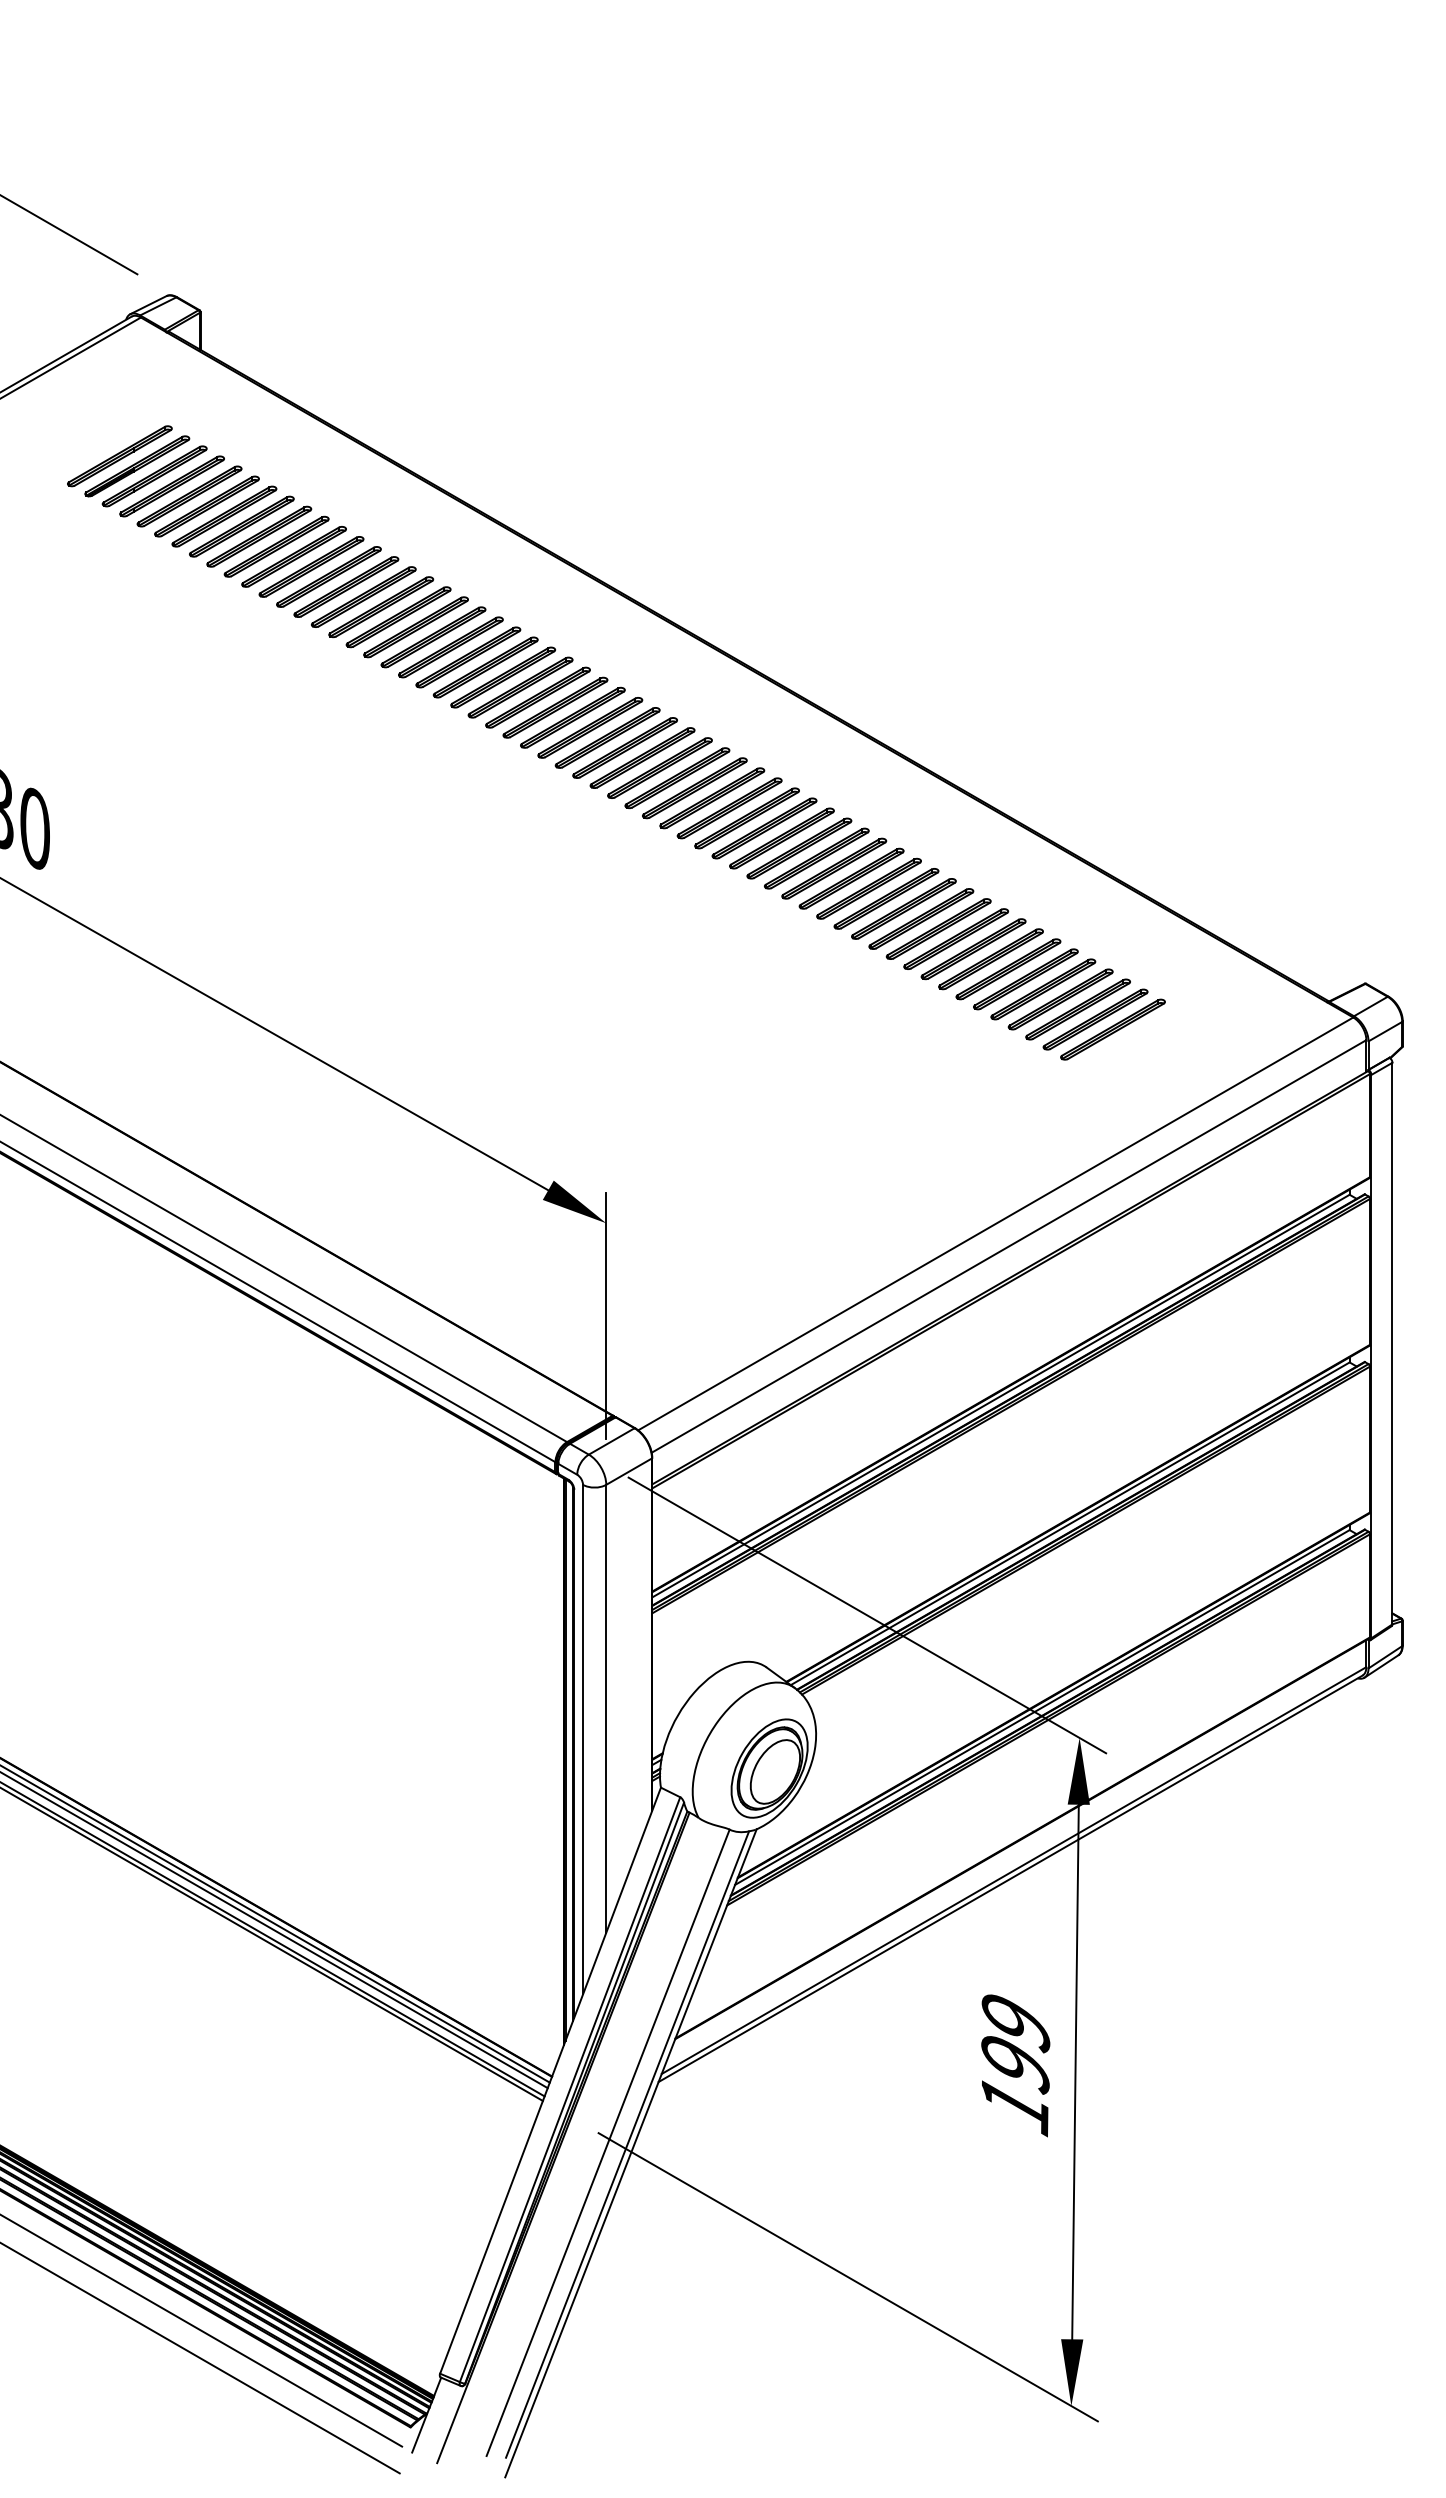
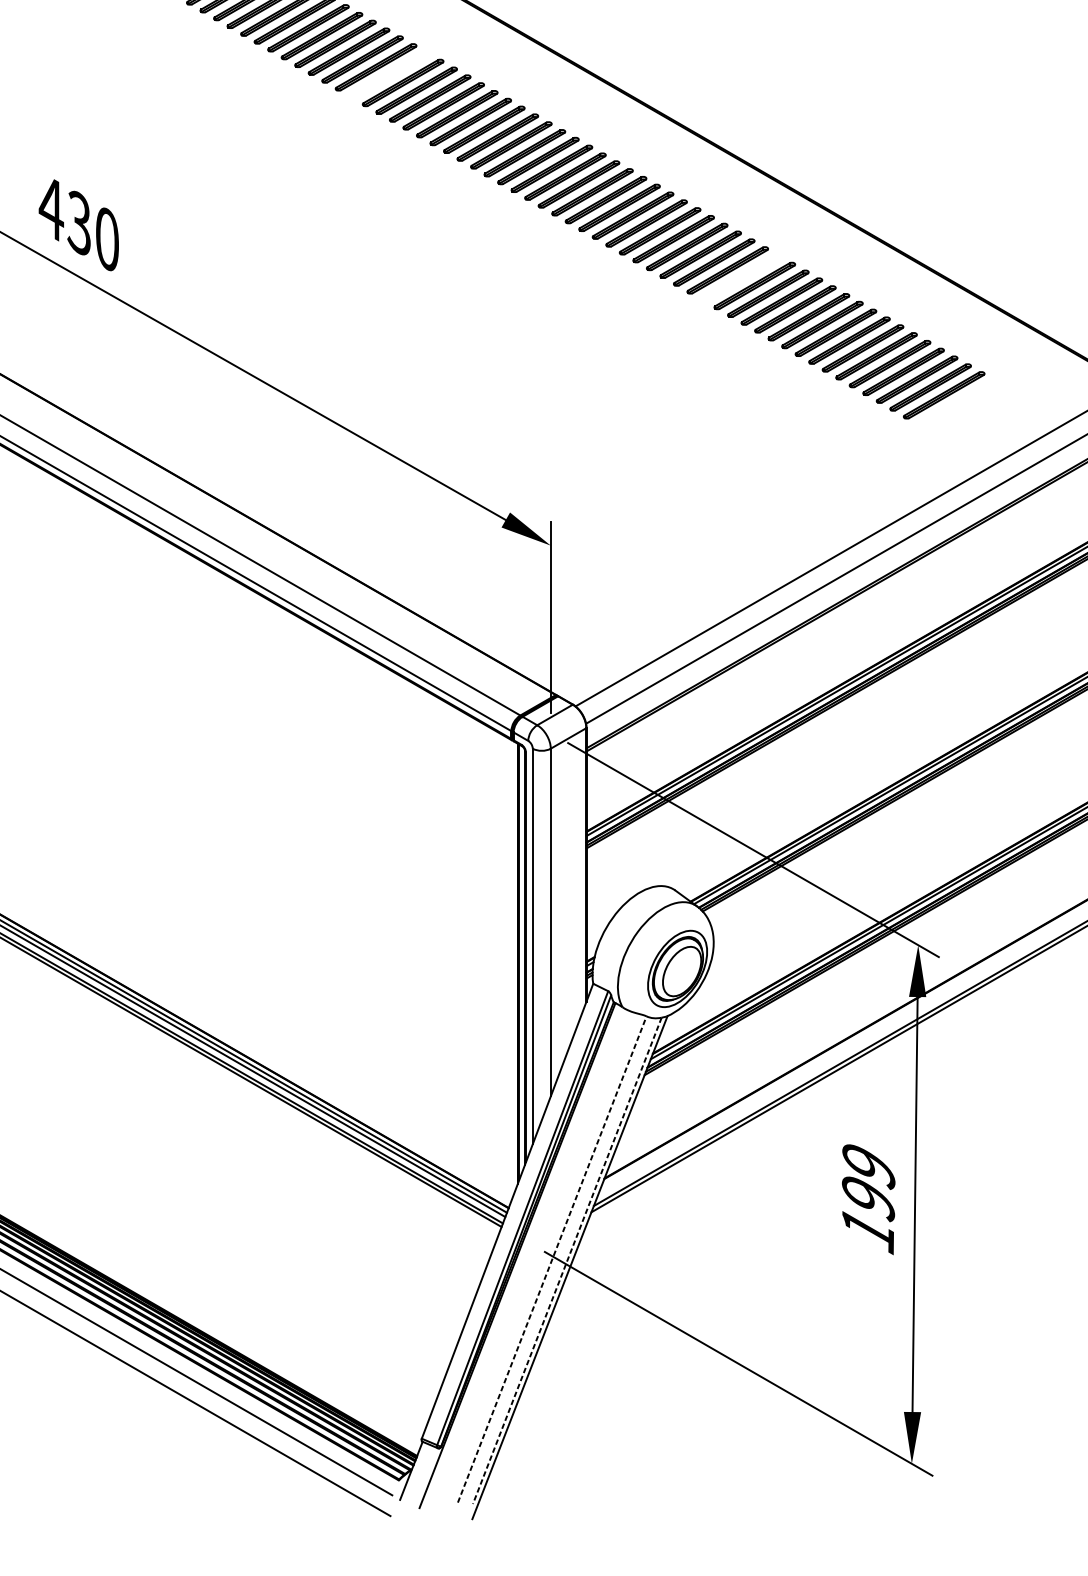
part: (398, 617) -> (389, 75), removed
part: (851, 878) -> (741, 277), removed
line: (608, 2142) -> (552, 1259), solid -> dashed
line: (627, 2144) -> (567, 1260), solid -> dashed

